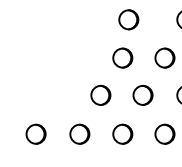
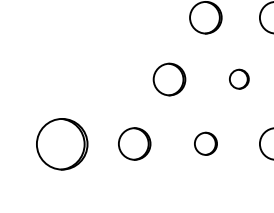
circle: (142, 94) -> (238, 78), size x0.6
circle: (35, 133) -> (61, 142), size x1.6
circle: (122, 133) -> (205, 142), size x0.7

